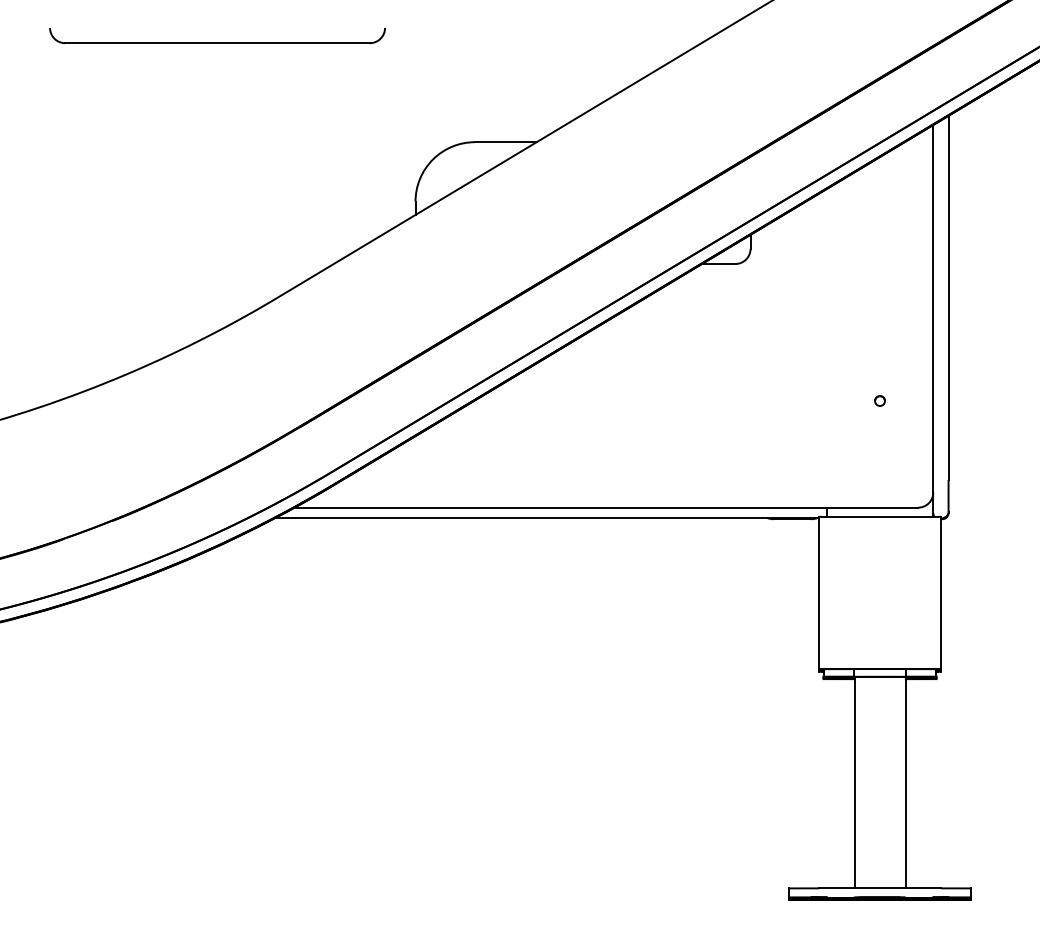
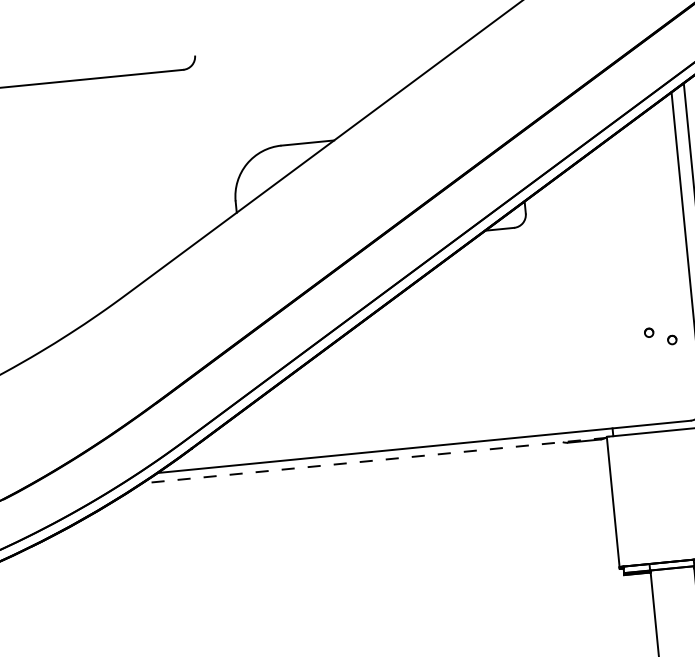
circle: (905, 411) -> (671, 339), added
line: (547, 517) -> (374, 460), solid -> dashed

